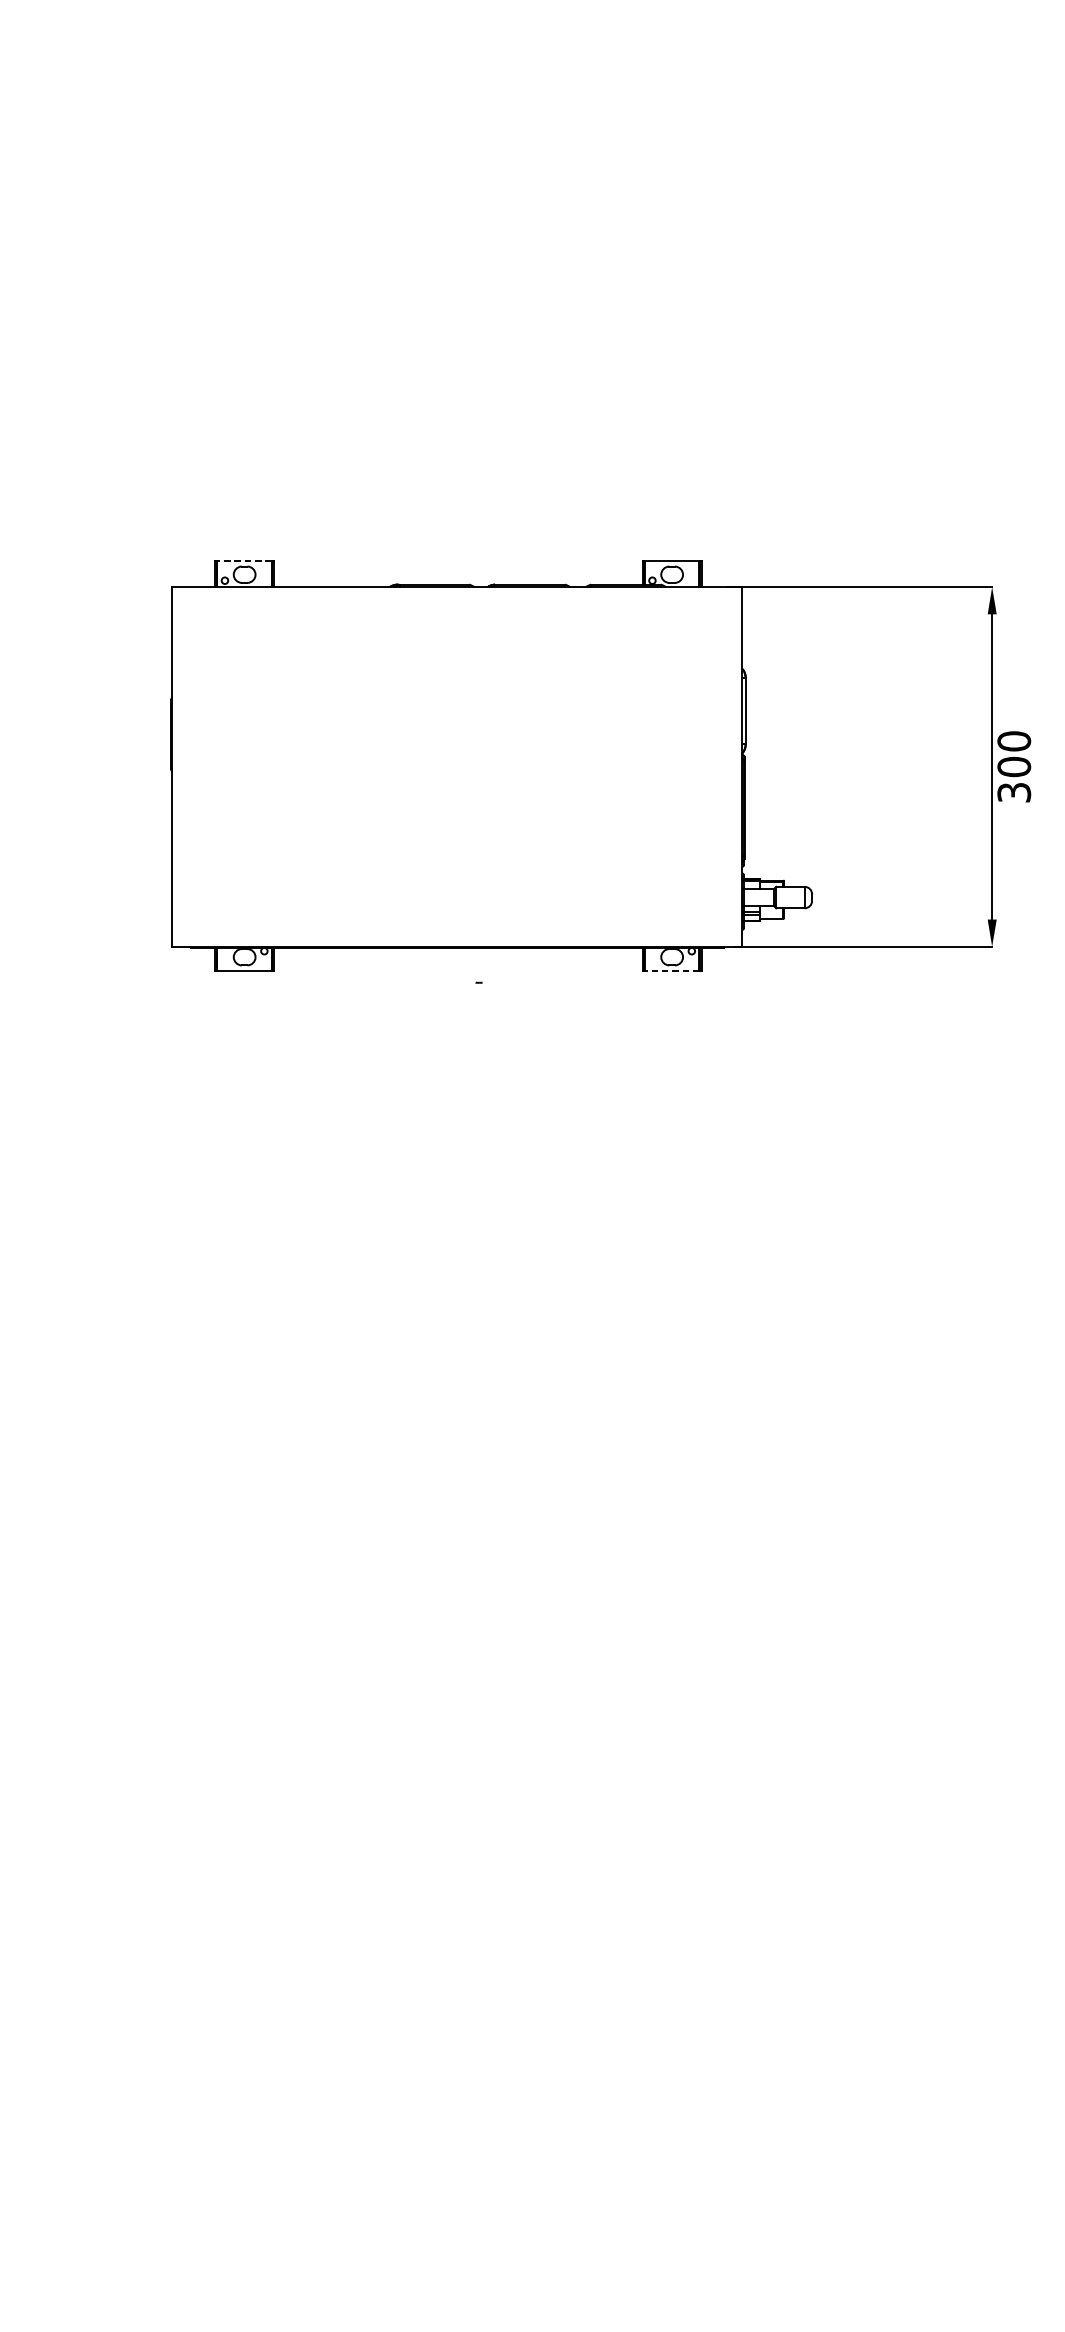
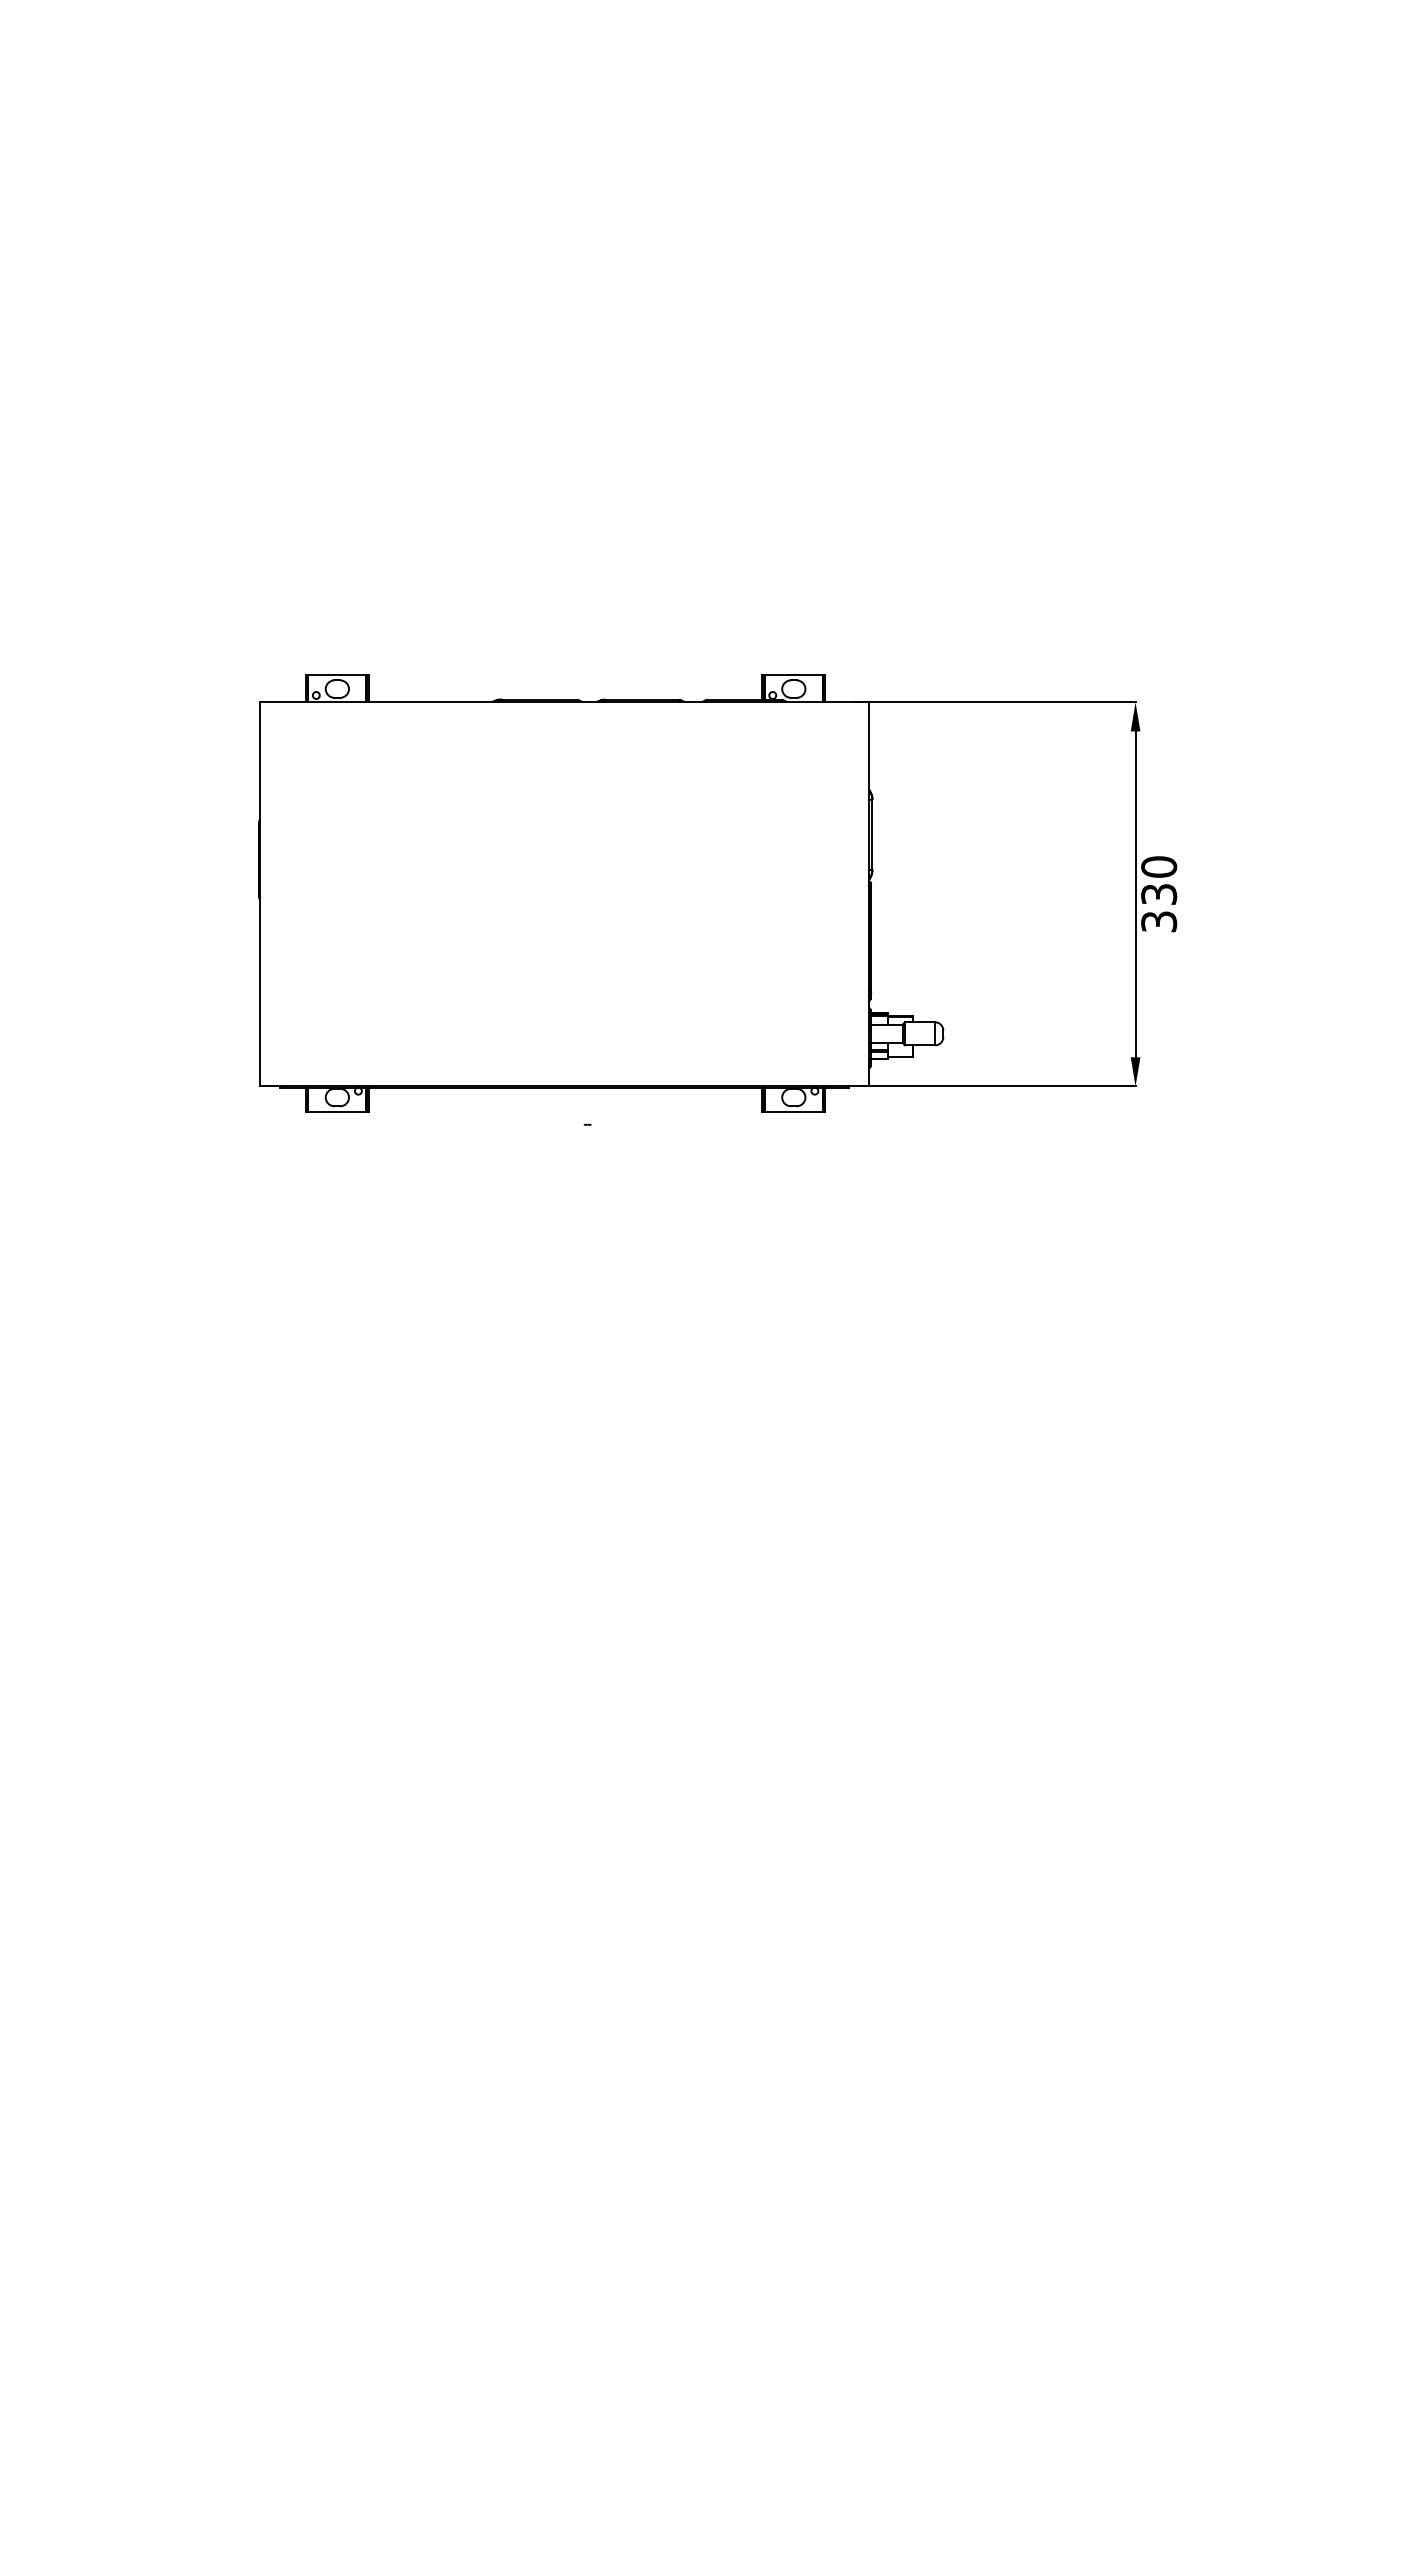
line: (243, 561) -> (336, 674), dashed -> solid
text: (1014, 767) -> (1159, 894), 300 -> 330
line: (671, 971) -> (793, 1112), dashed -> solid

